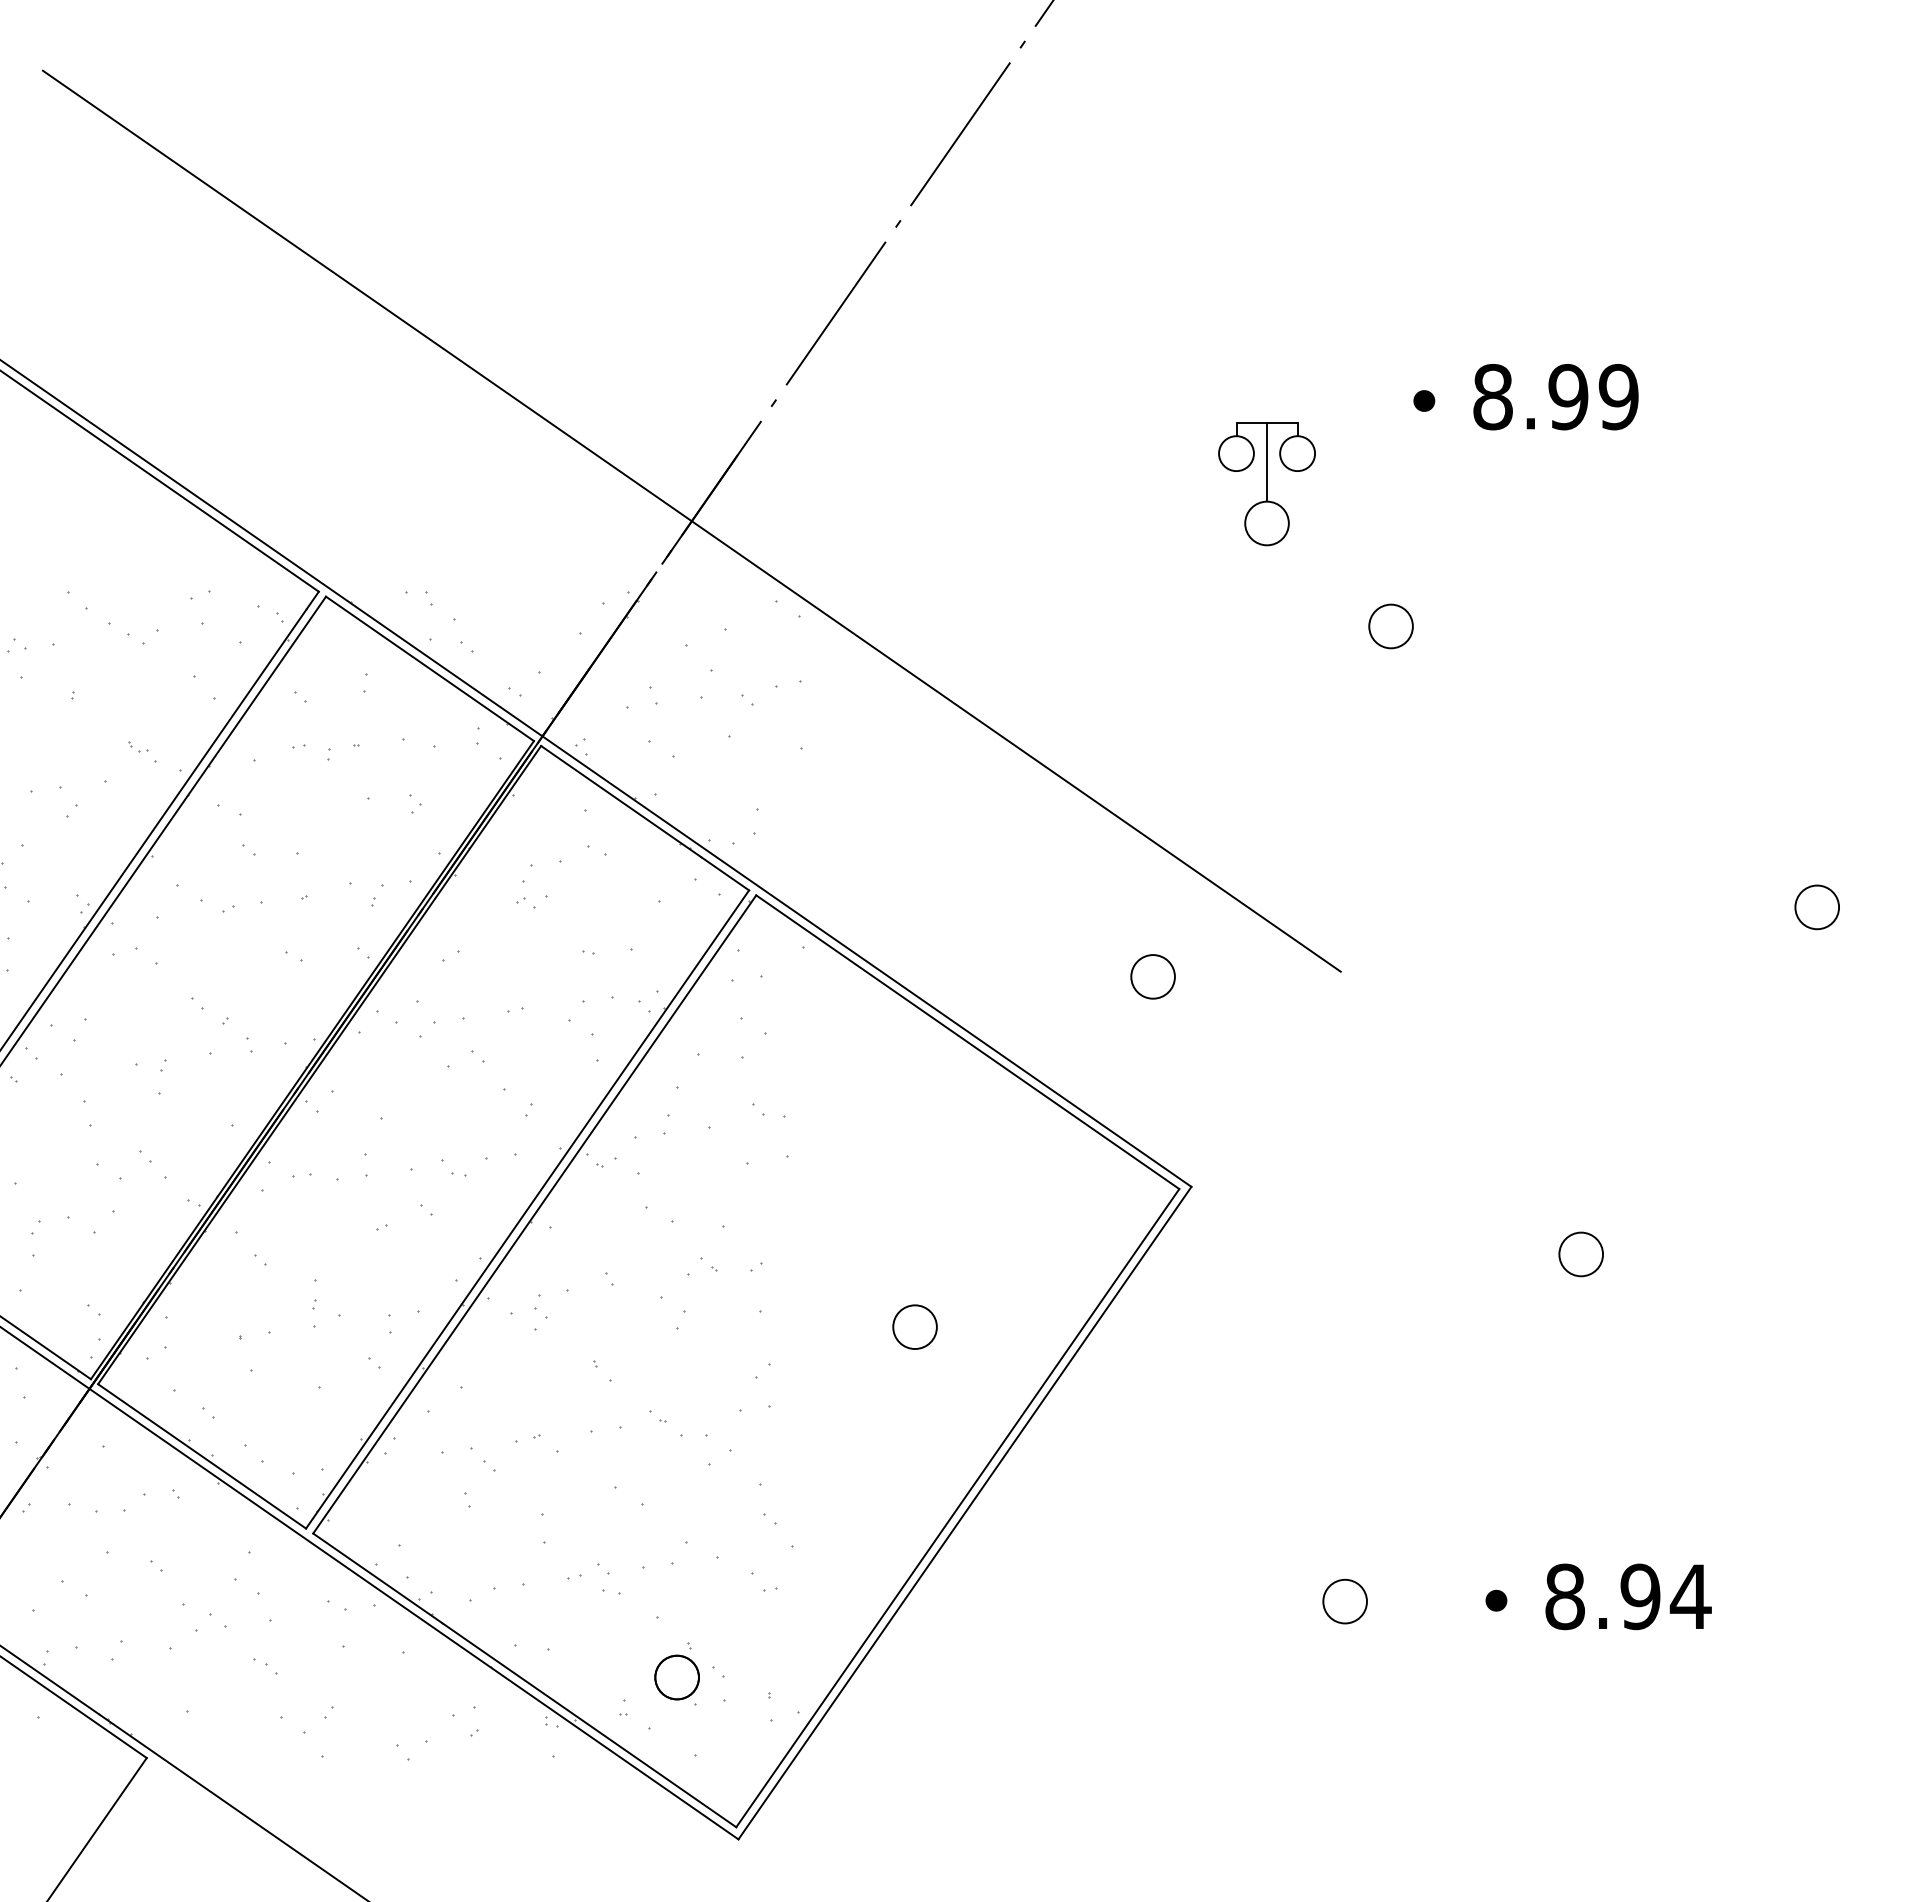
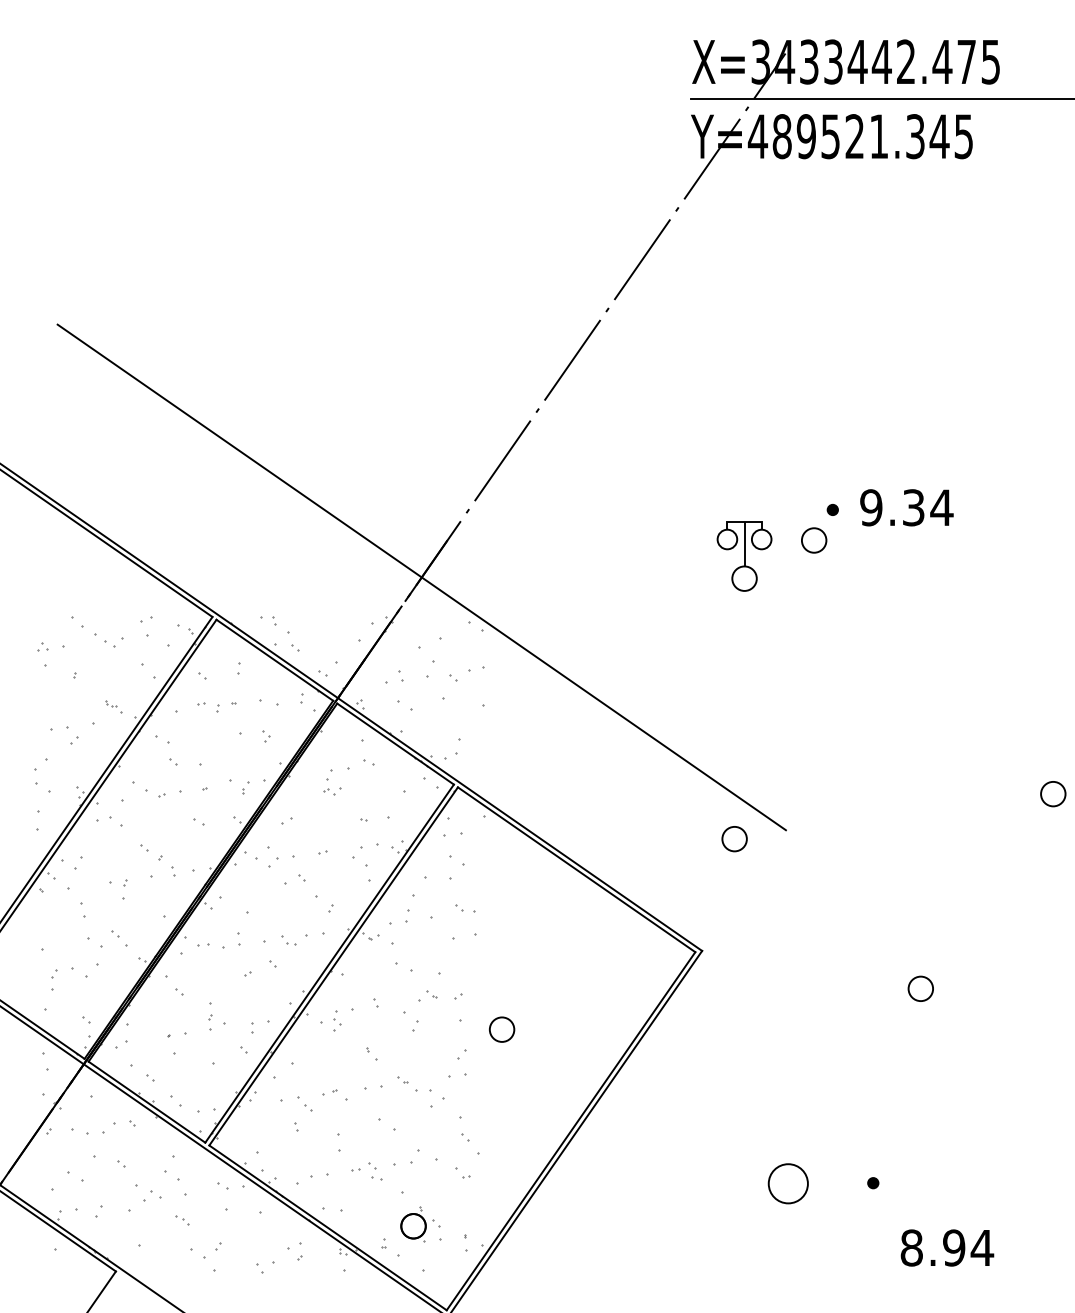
text: (1555, 396) -> (906, 507), 8.99 -> 9.34
part: (1391, 626) -> (814, 540), moved
part: (1152, 977) -> (734, 839), moved
part: (915, 1326) -> (502, 1029), moved
text: (1628, 1595) -> (947, 1247), moved
part: (1345, 1601) -> (788, 1183), size x1.6

